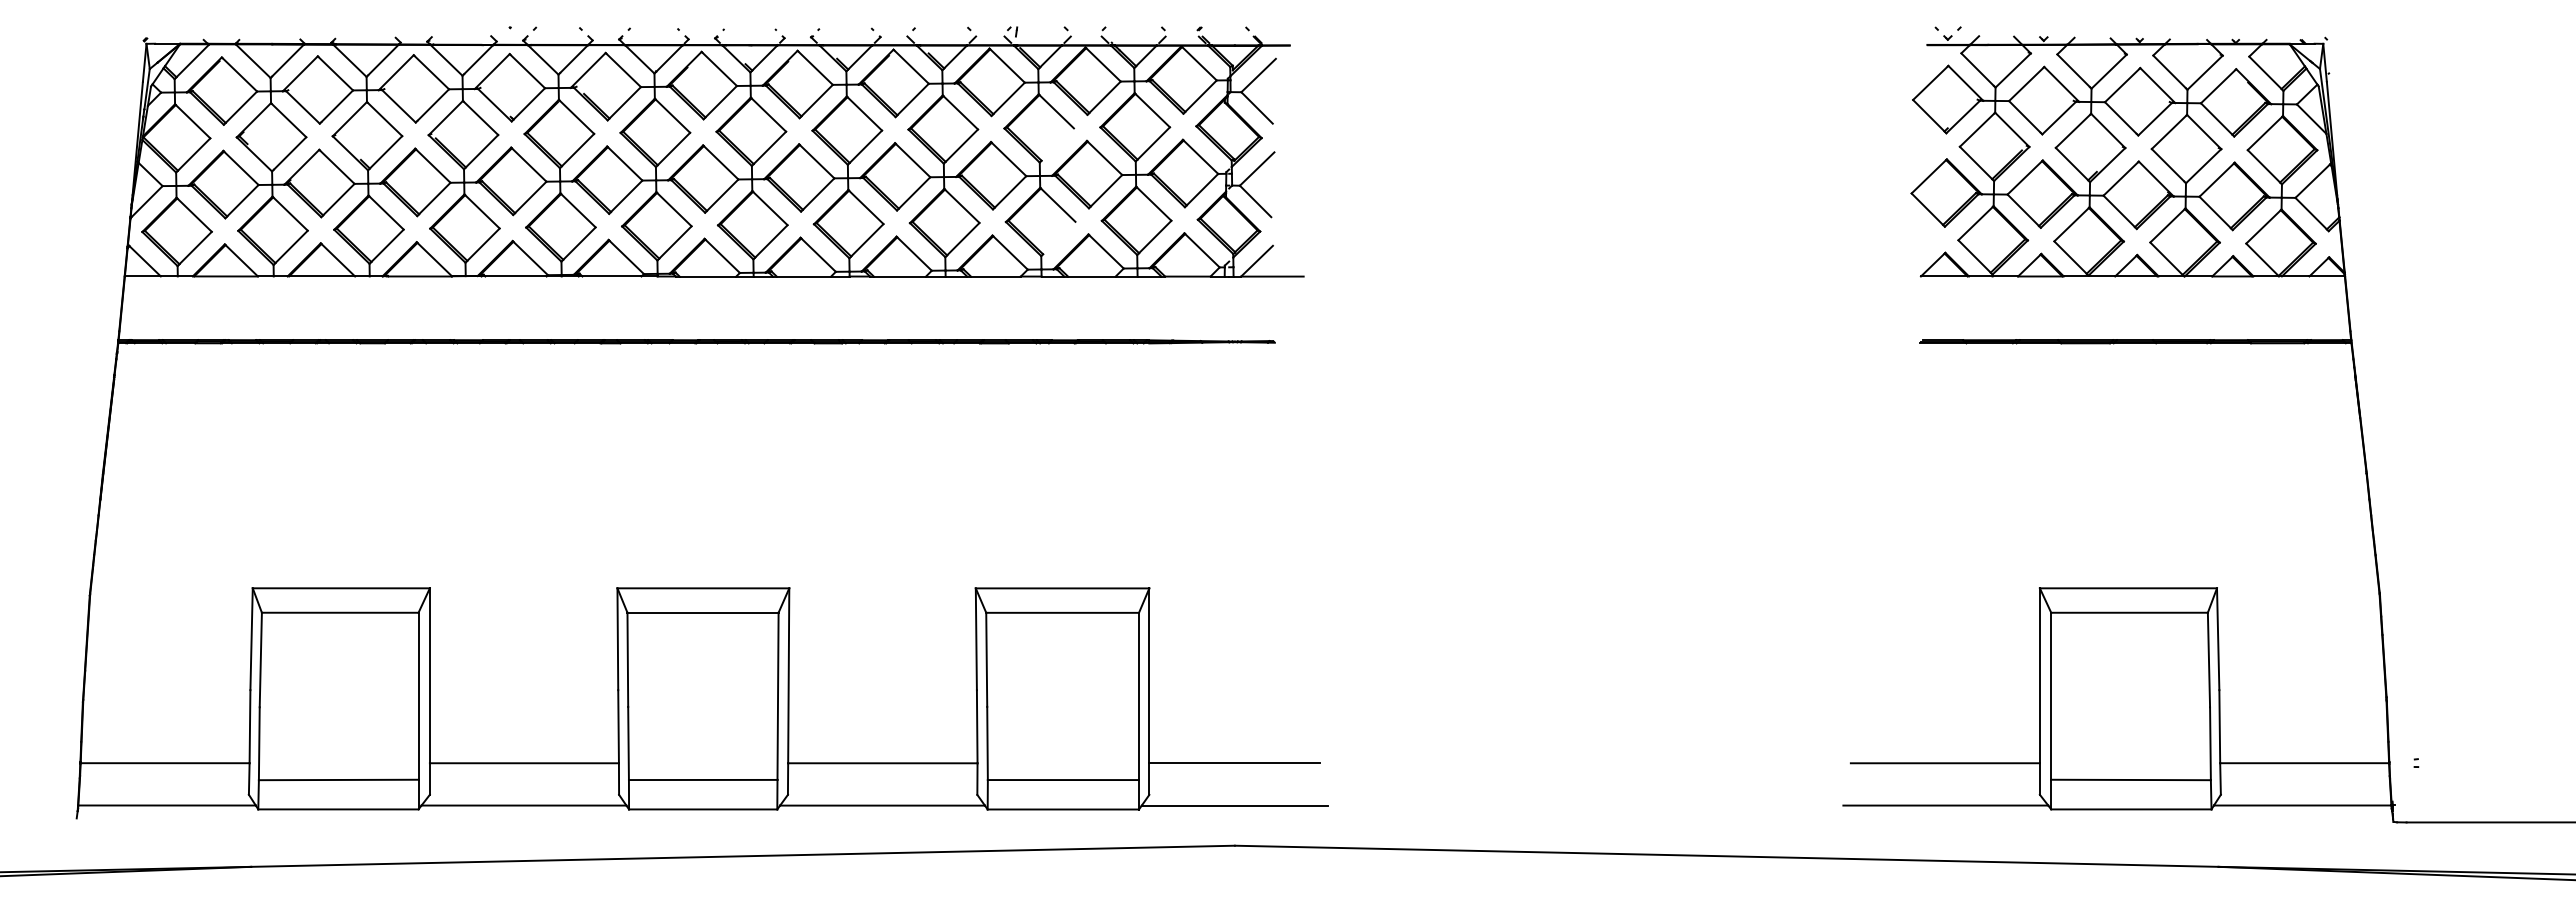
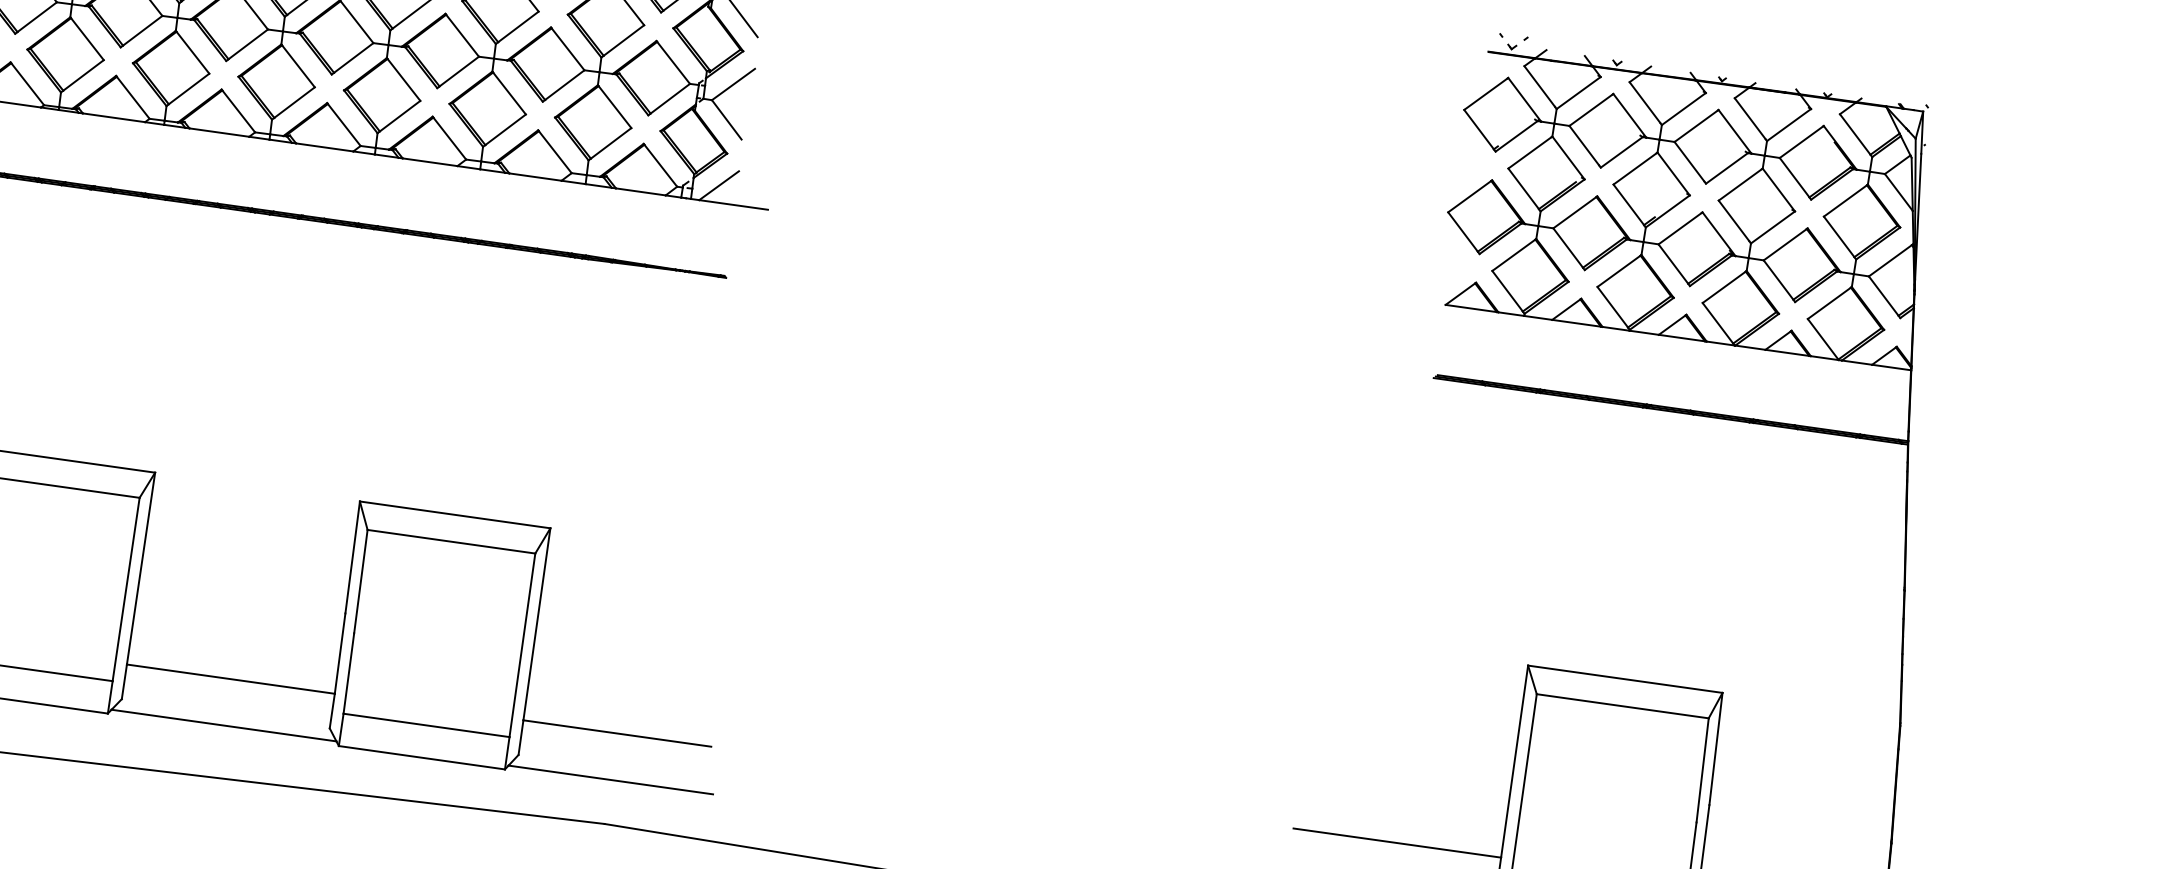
line: (1057, 144) -> (518, 26), added
line: (1059, 237) -> (505, 129), added

